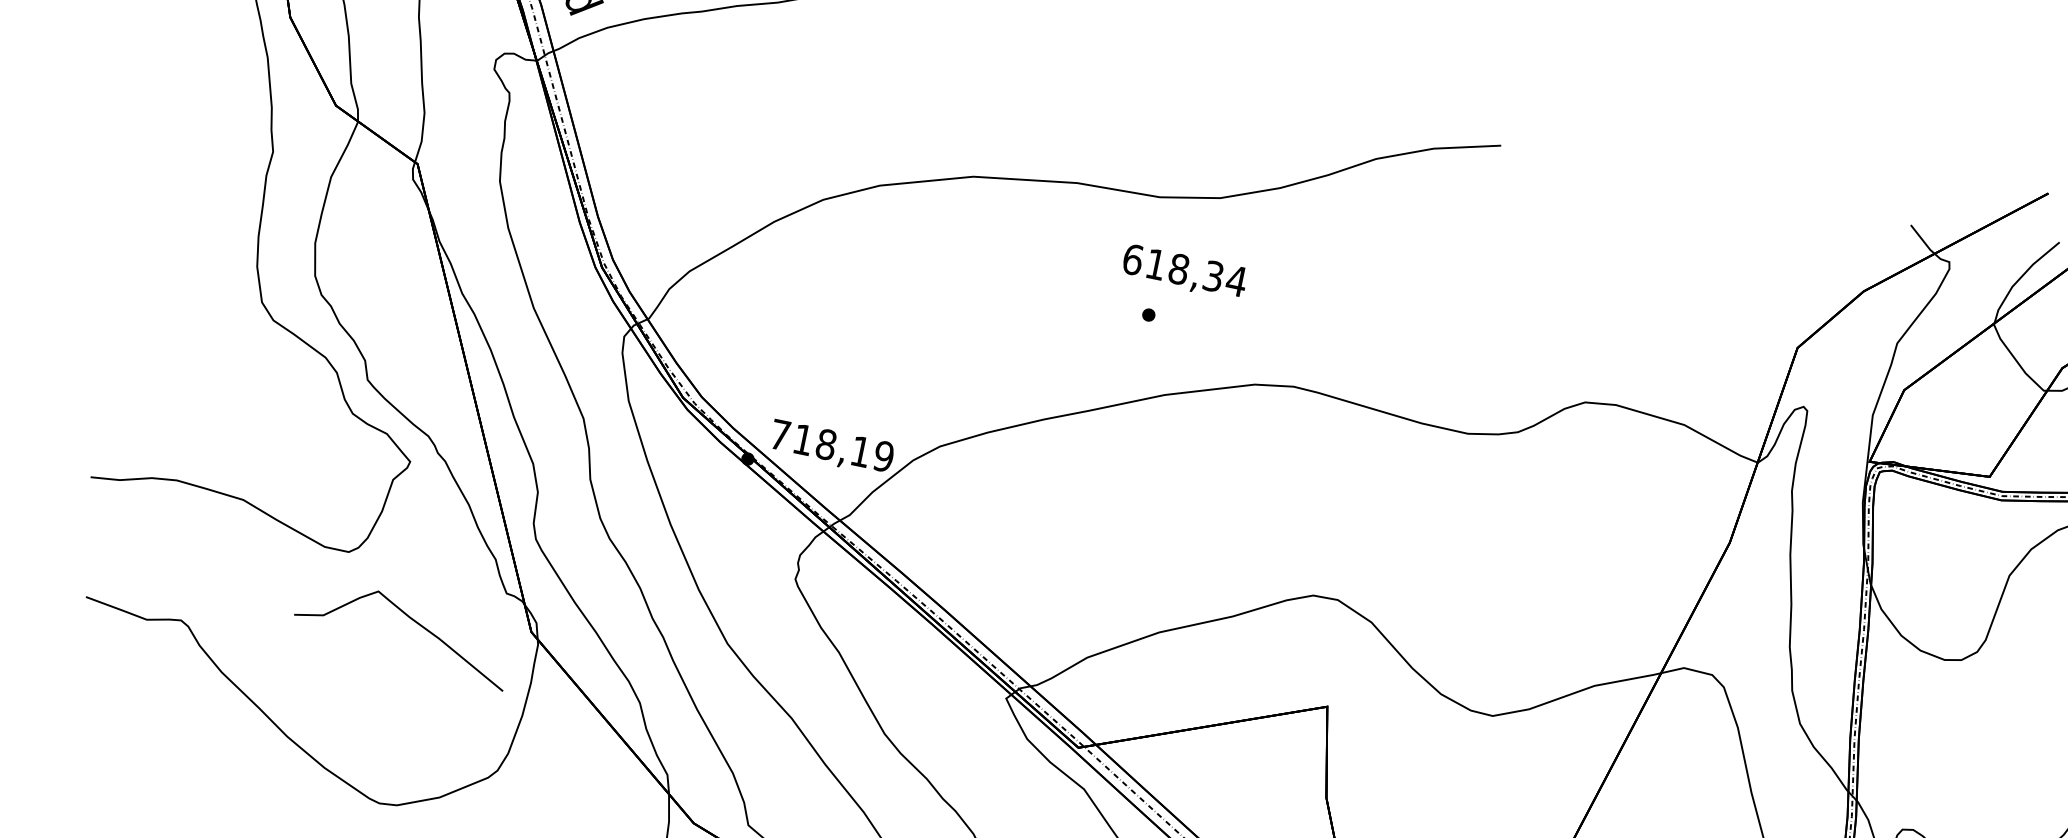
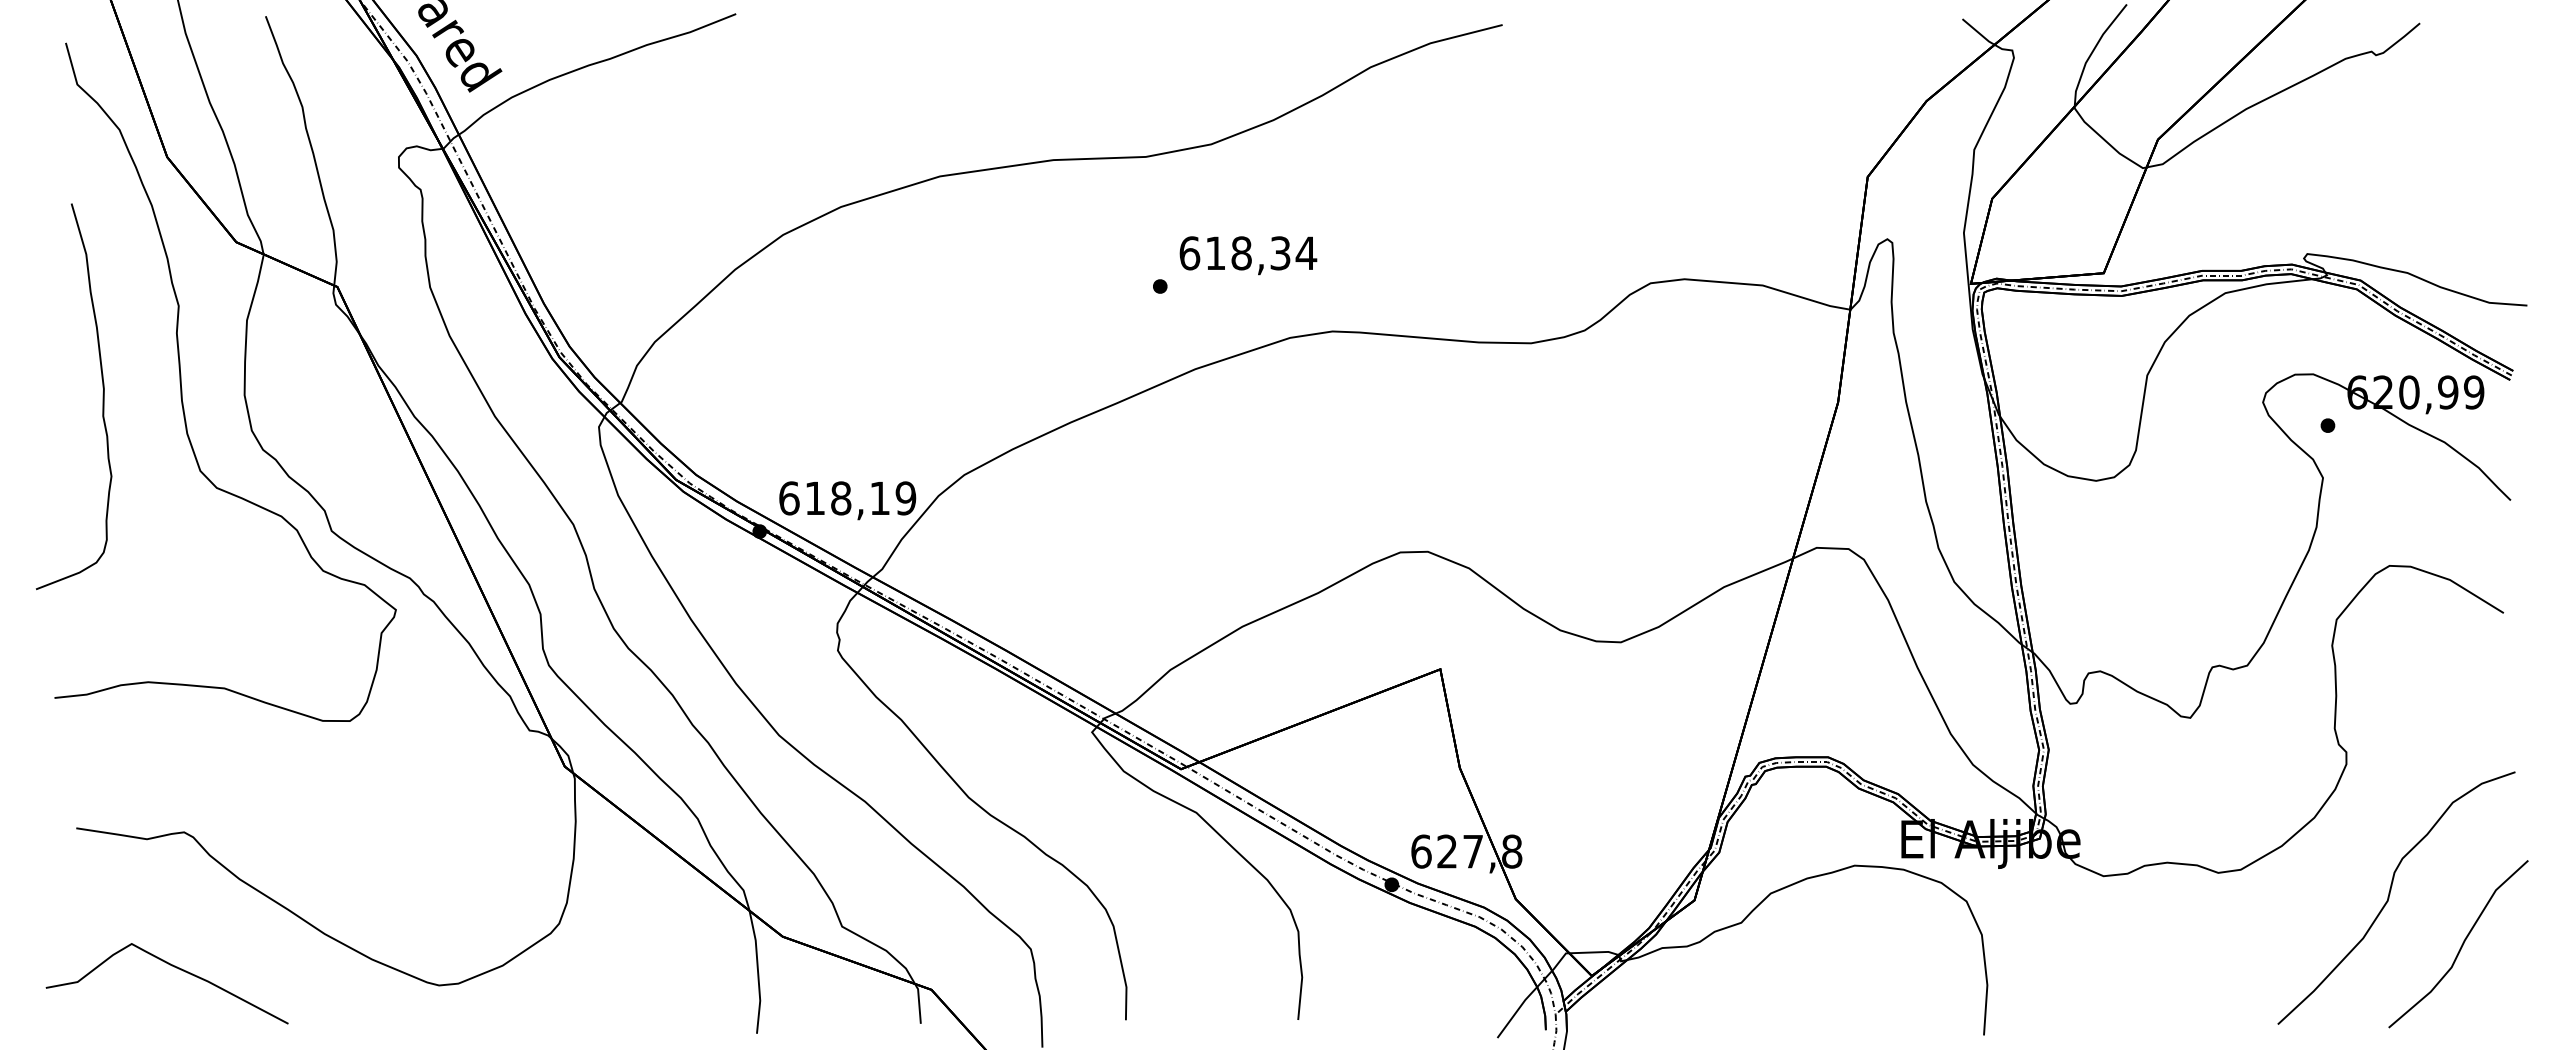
curve: (188, 218) -> (102, 396), added
text: (1184, 272) -> (1248, 255), moved
text: (780, 435) -> (789, 498), 718,19 -> 618,19
curve: (412, 620) -> (174, 967), moved

